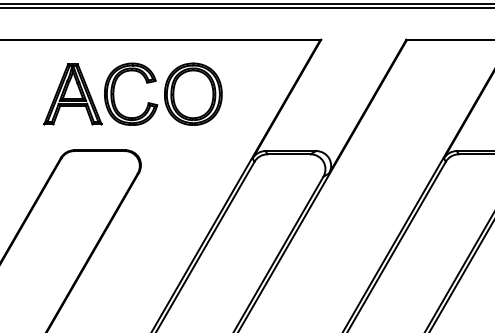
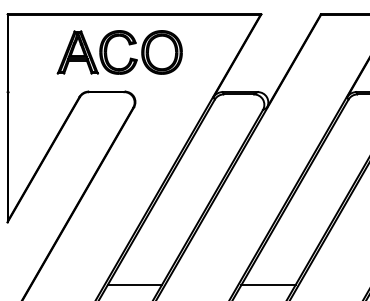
part: (146, 102) -> (129, 58), moved

